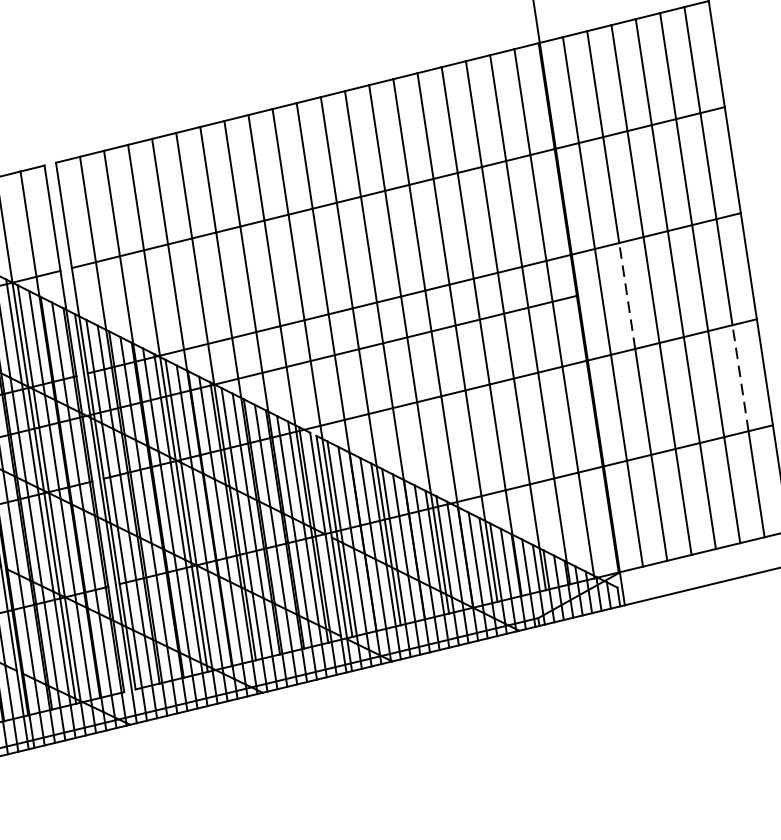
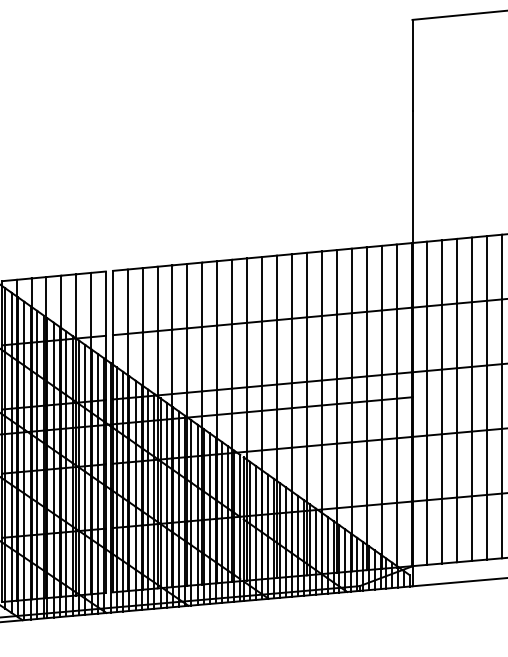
line: (626, 295) -> (441, 401), dashed -> solid
line: (741, 376) -> (502, 460), dashed -> solid

